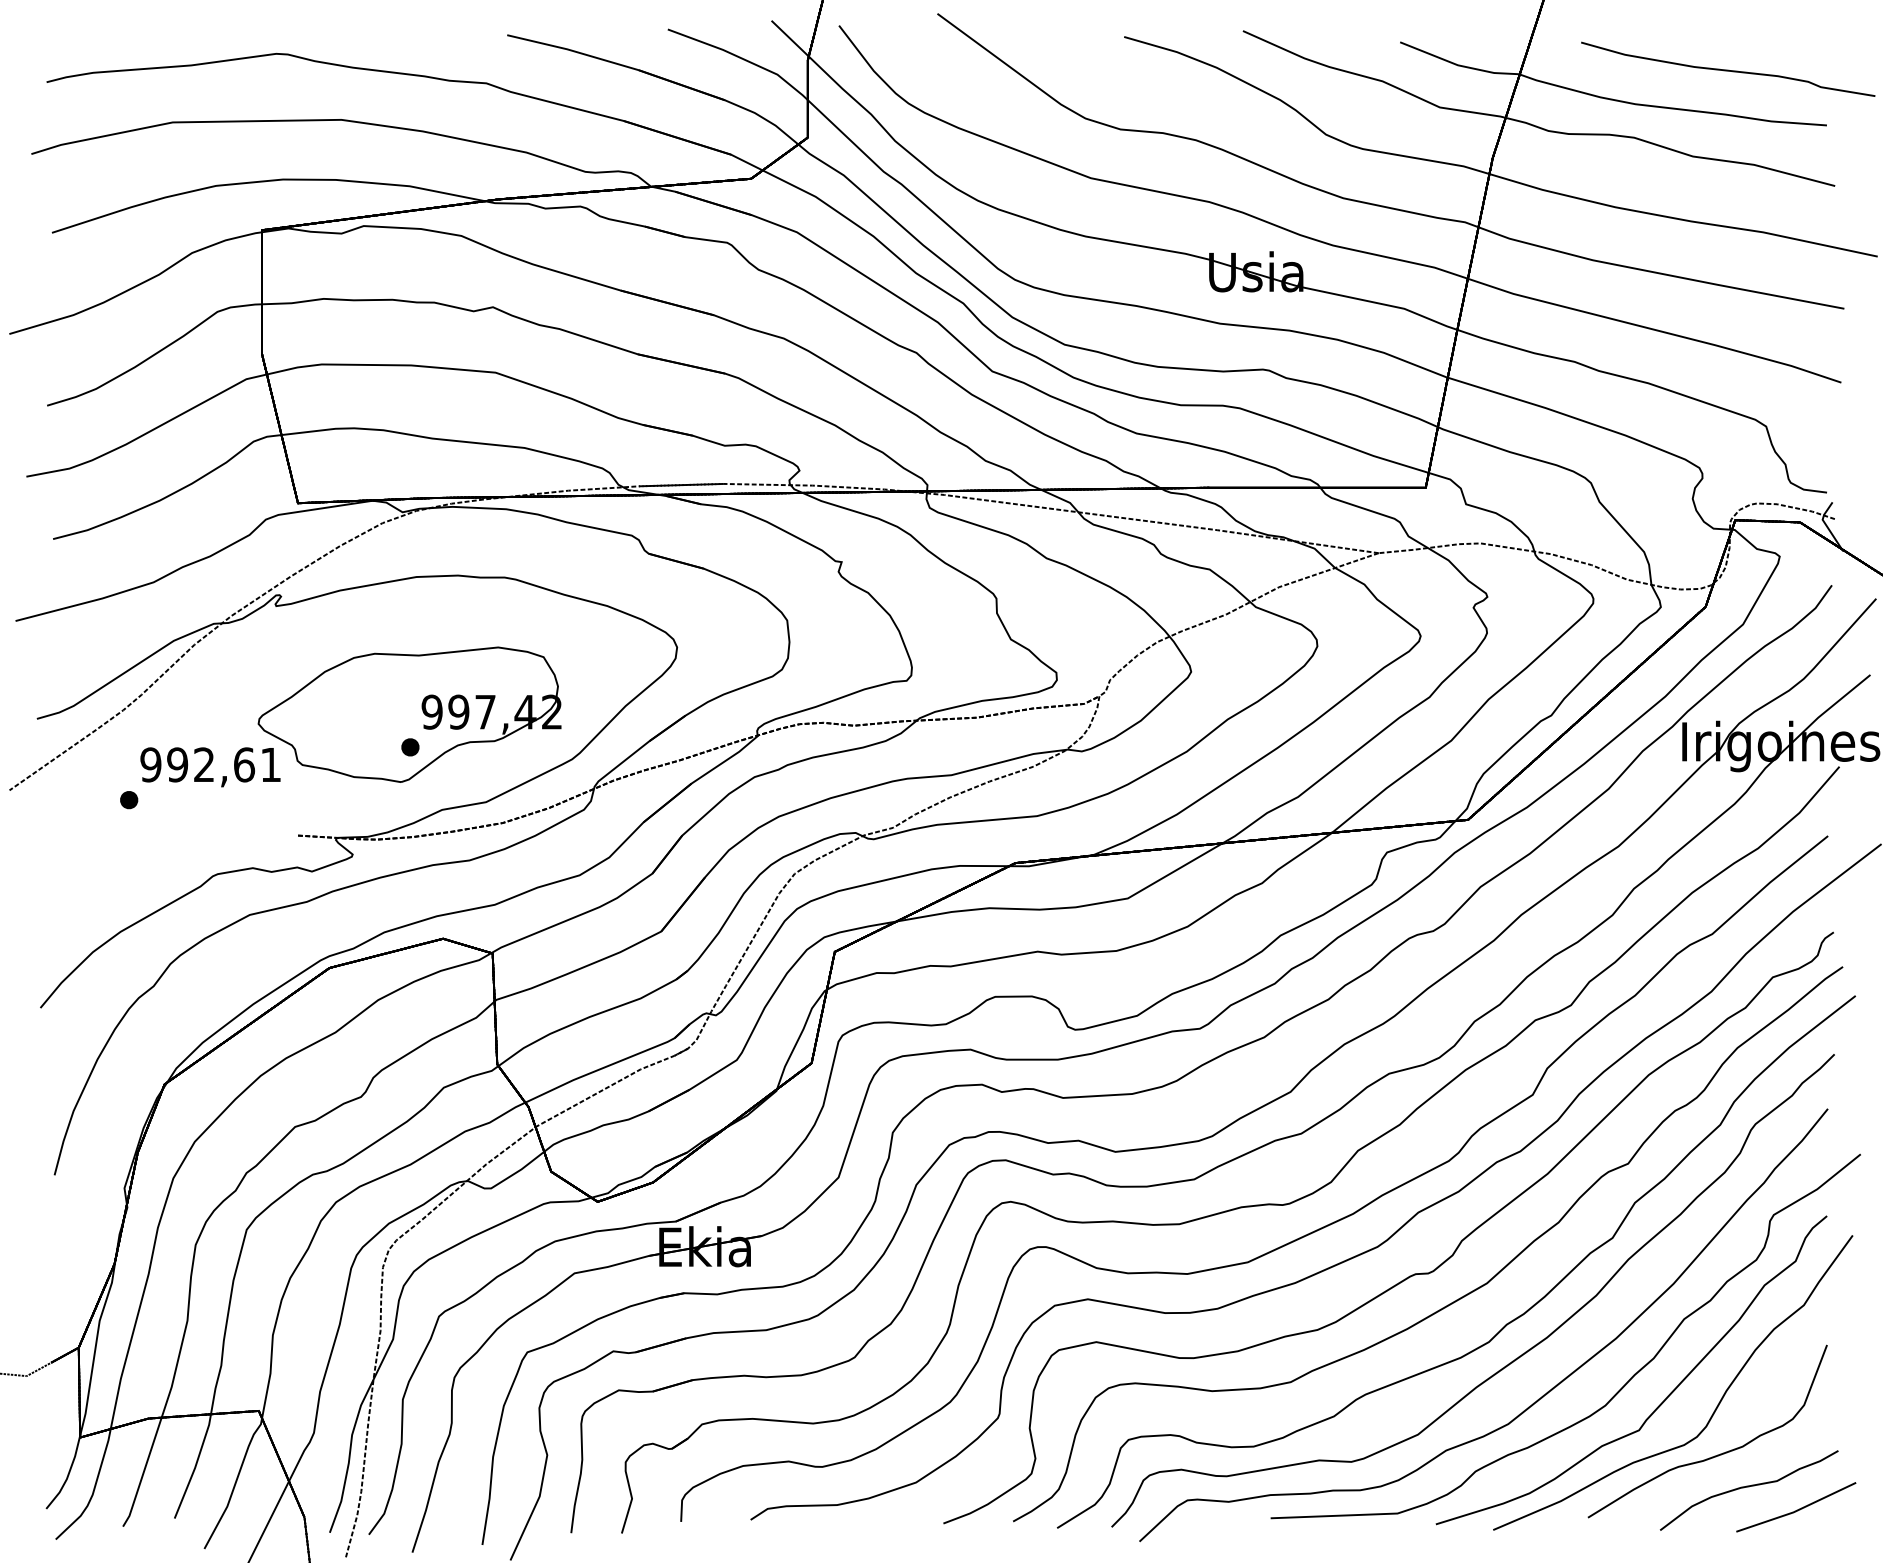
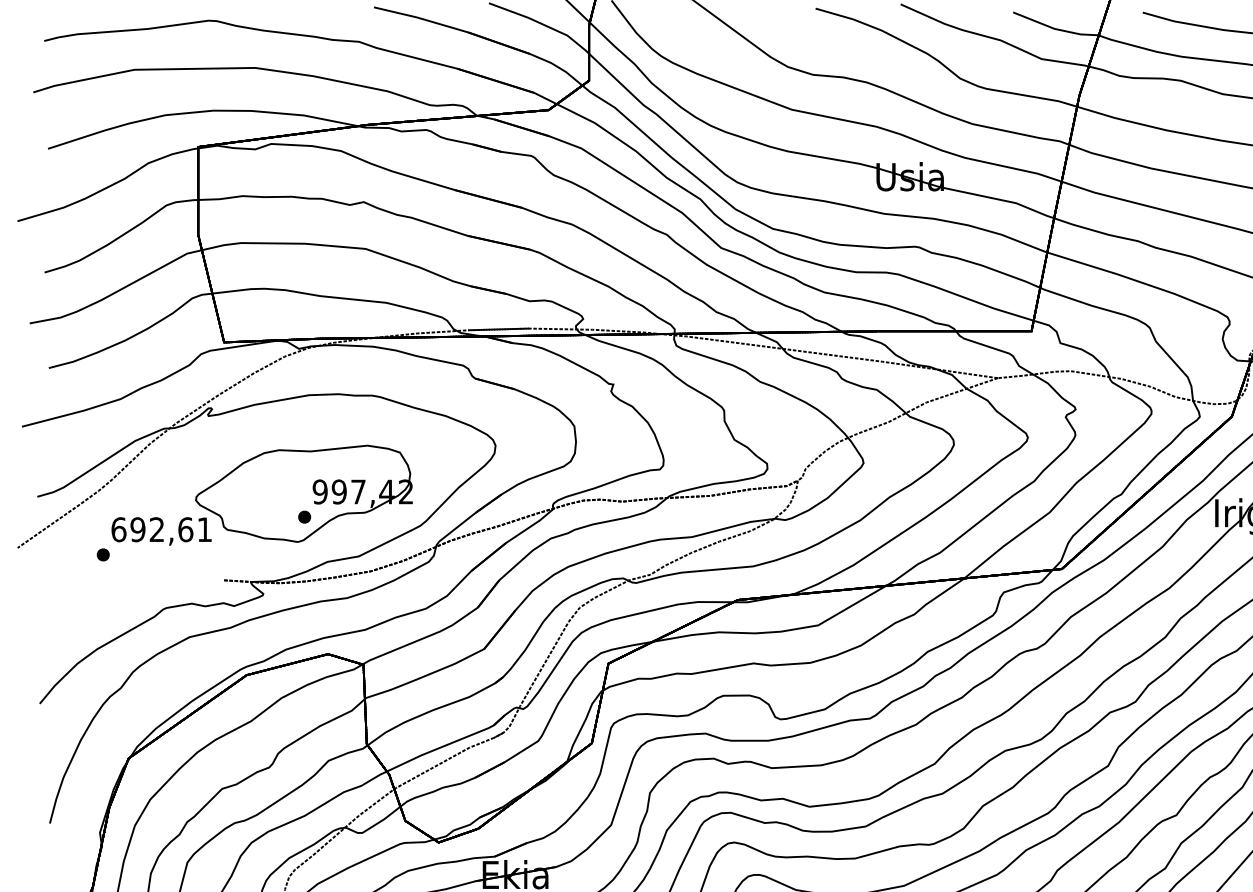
text: (150, 764) -> (118, 529), 992,61 -> 692,61

